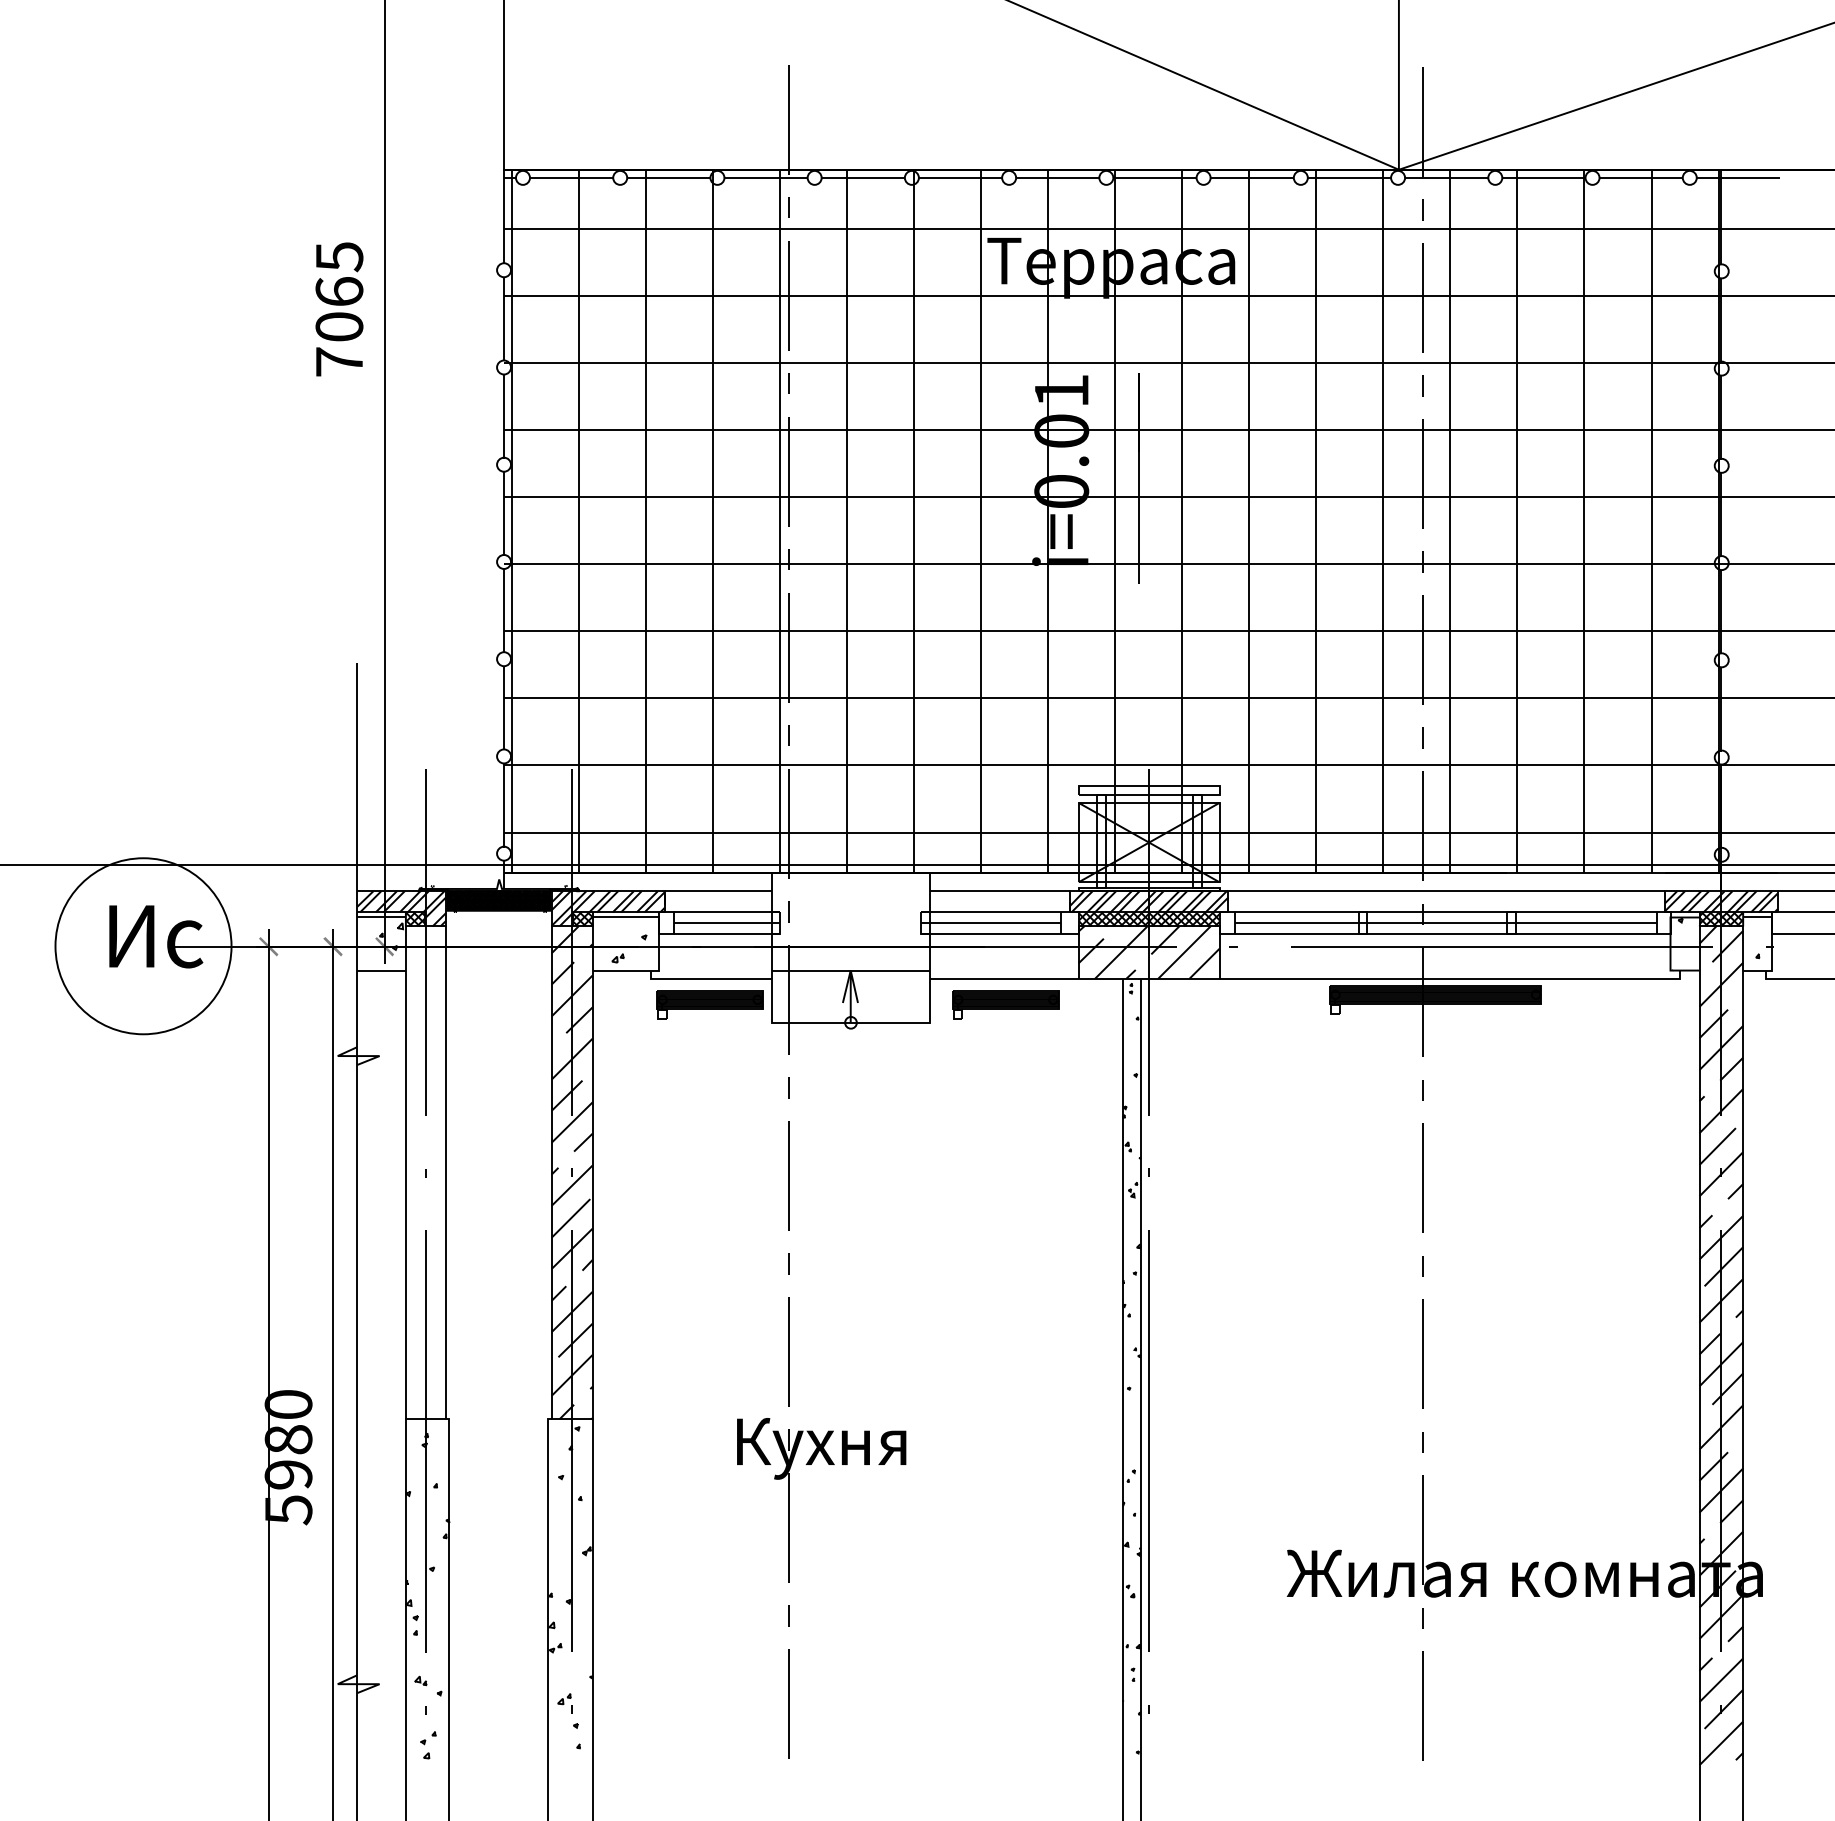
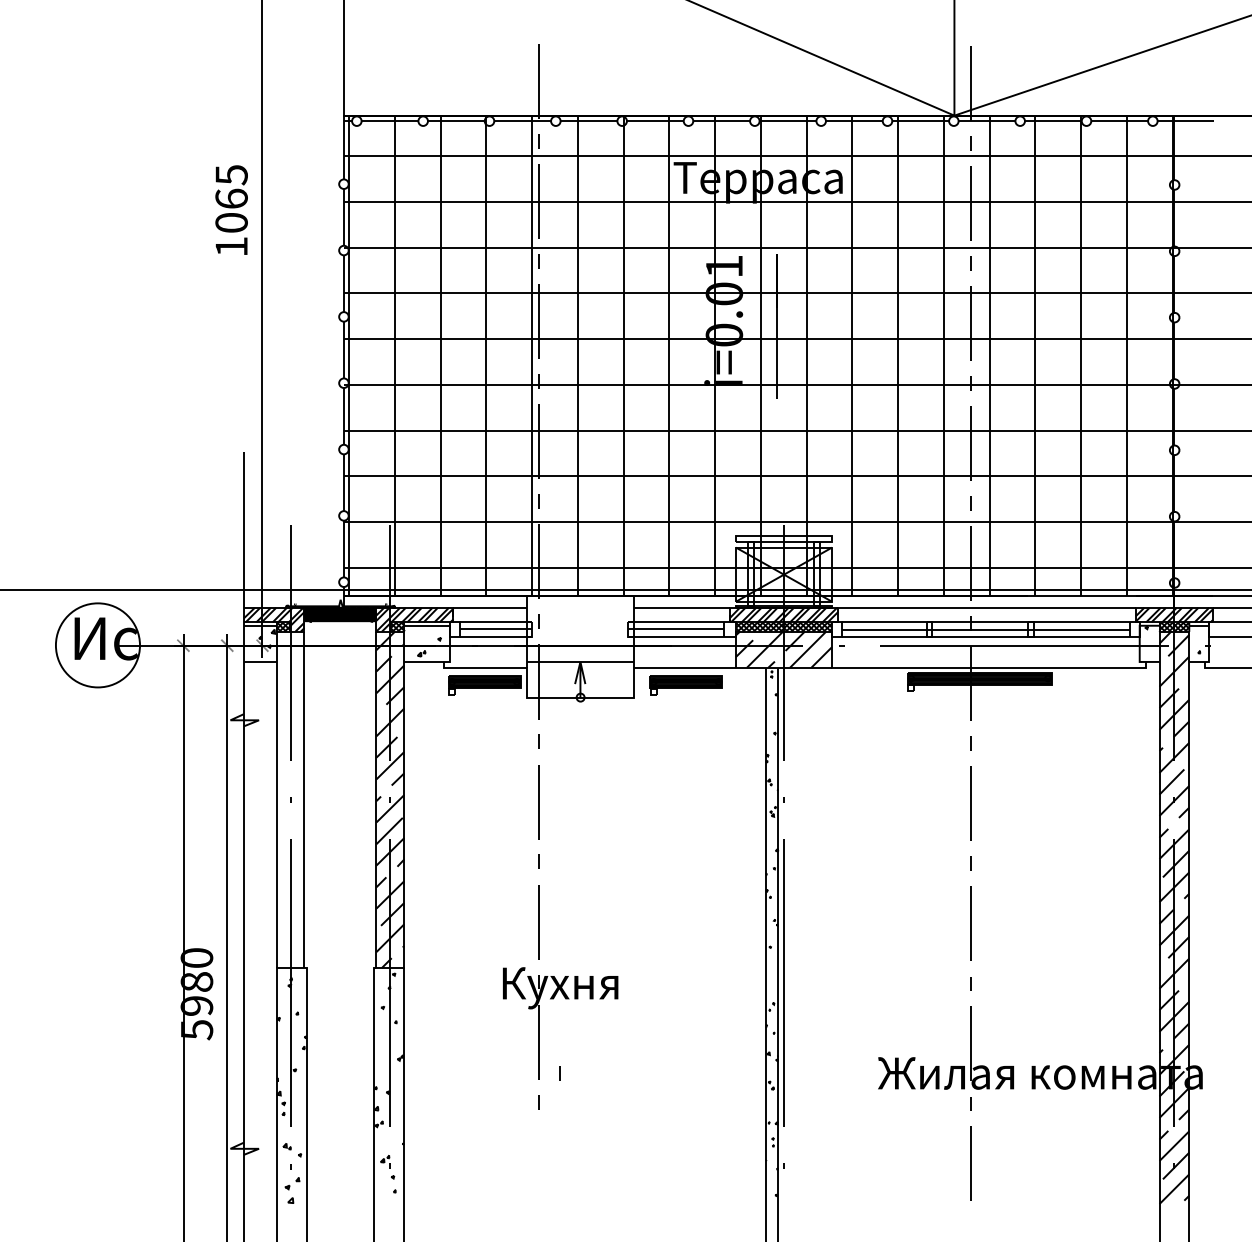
text: (339, 361) -> (231, 246), 7065 -> 1065
circle: (142, 946) -> (97, 645), size x0.7
line: (820, 1573) -> (559, 1073), added
line: (789, 1704) -> (538, 1162), removed
part: (427, 1745) -> (291, 1190), size x1.4

